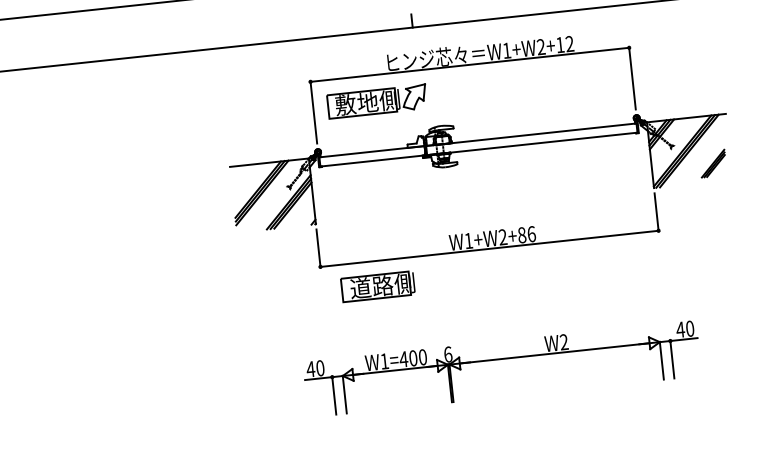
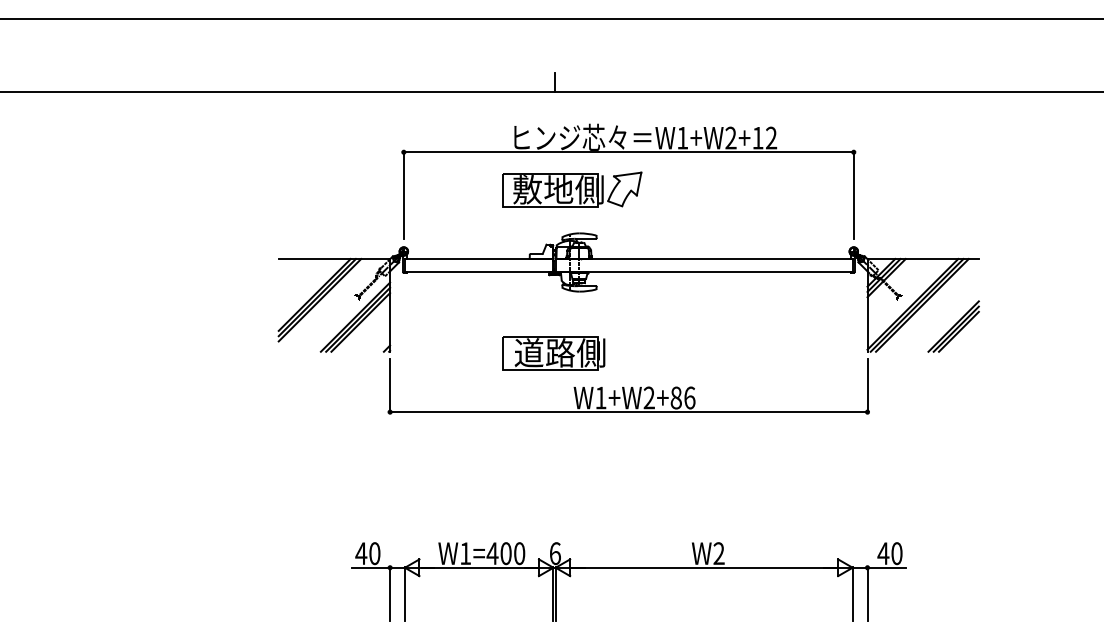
part: (377, 101) -> (572, 189), moved
part: (712, 163) -> (953, 326), size x1.43
part: (378, 286) -> (553, 353), moved

